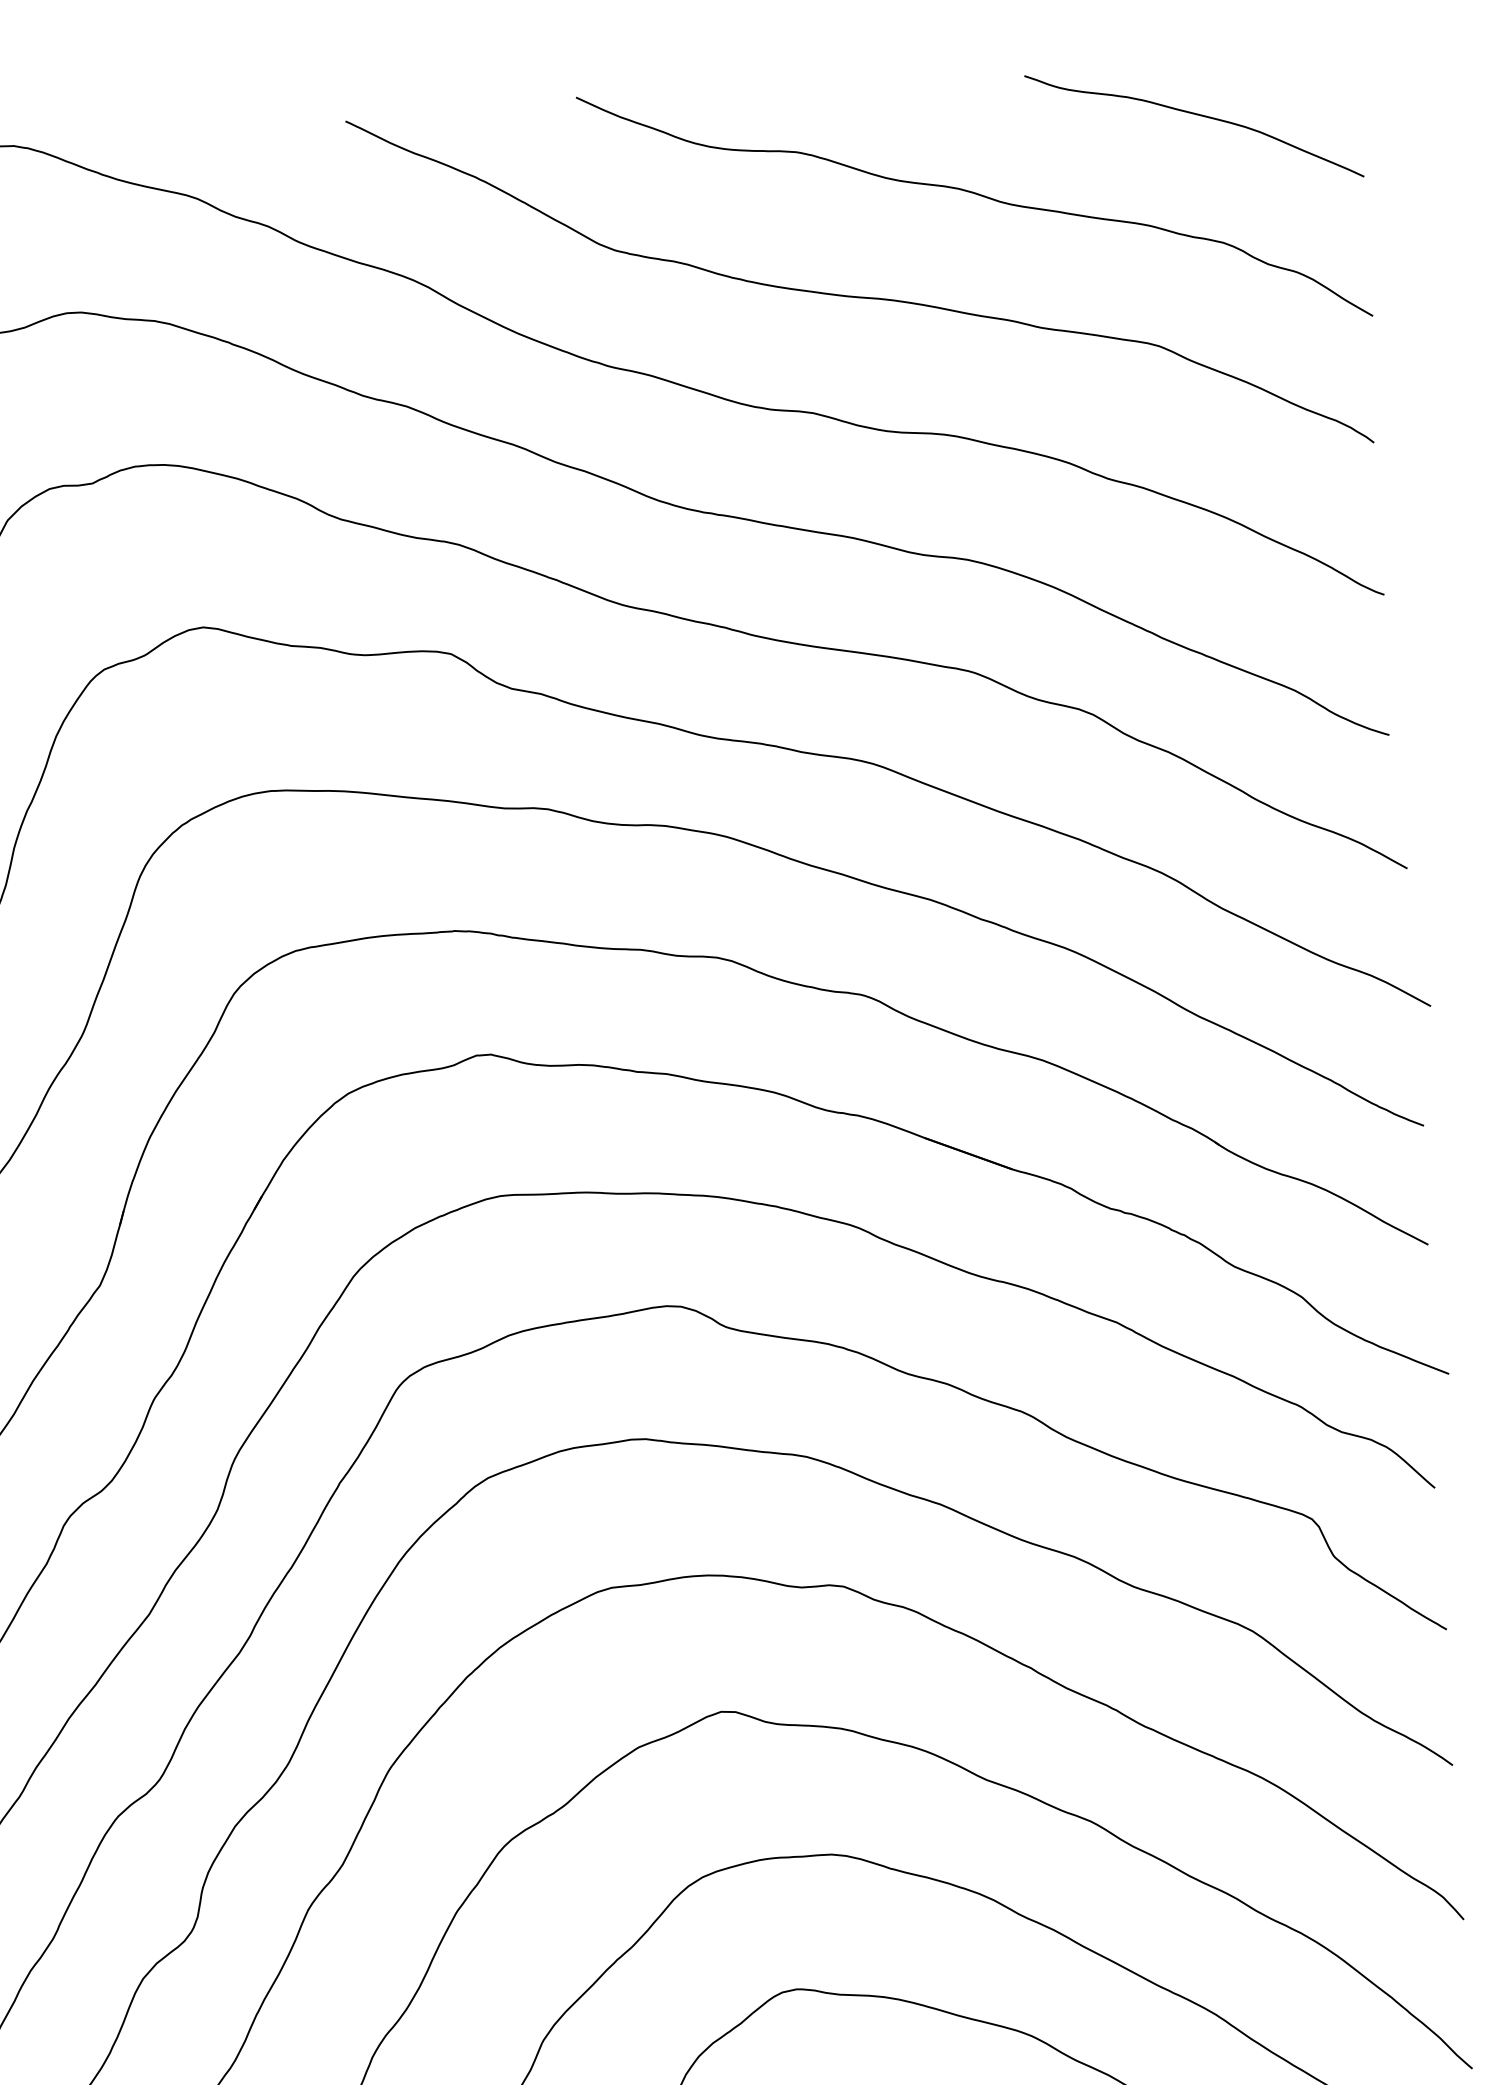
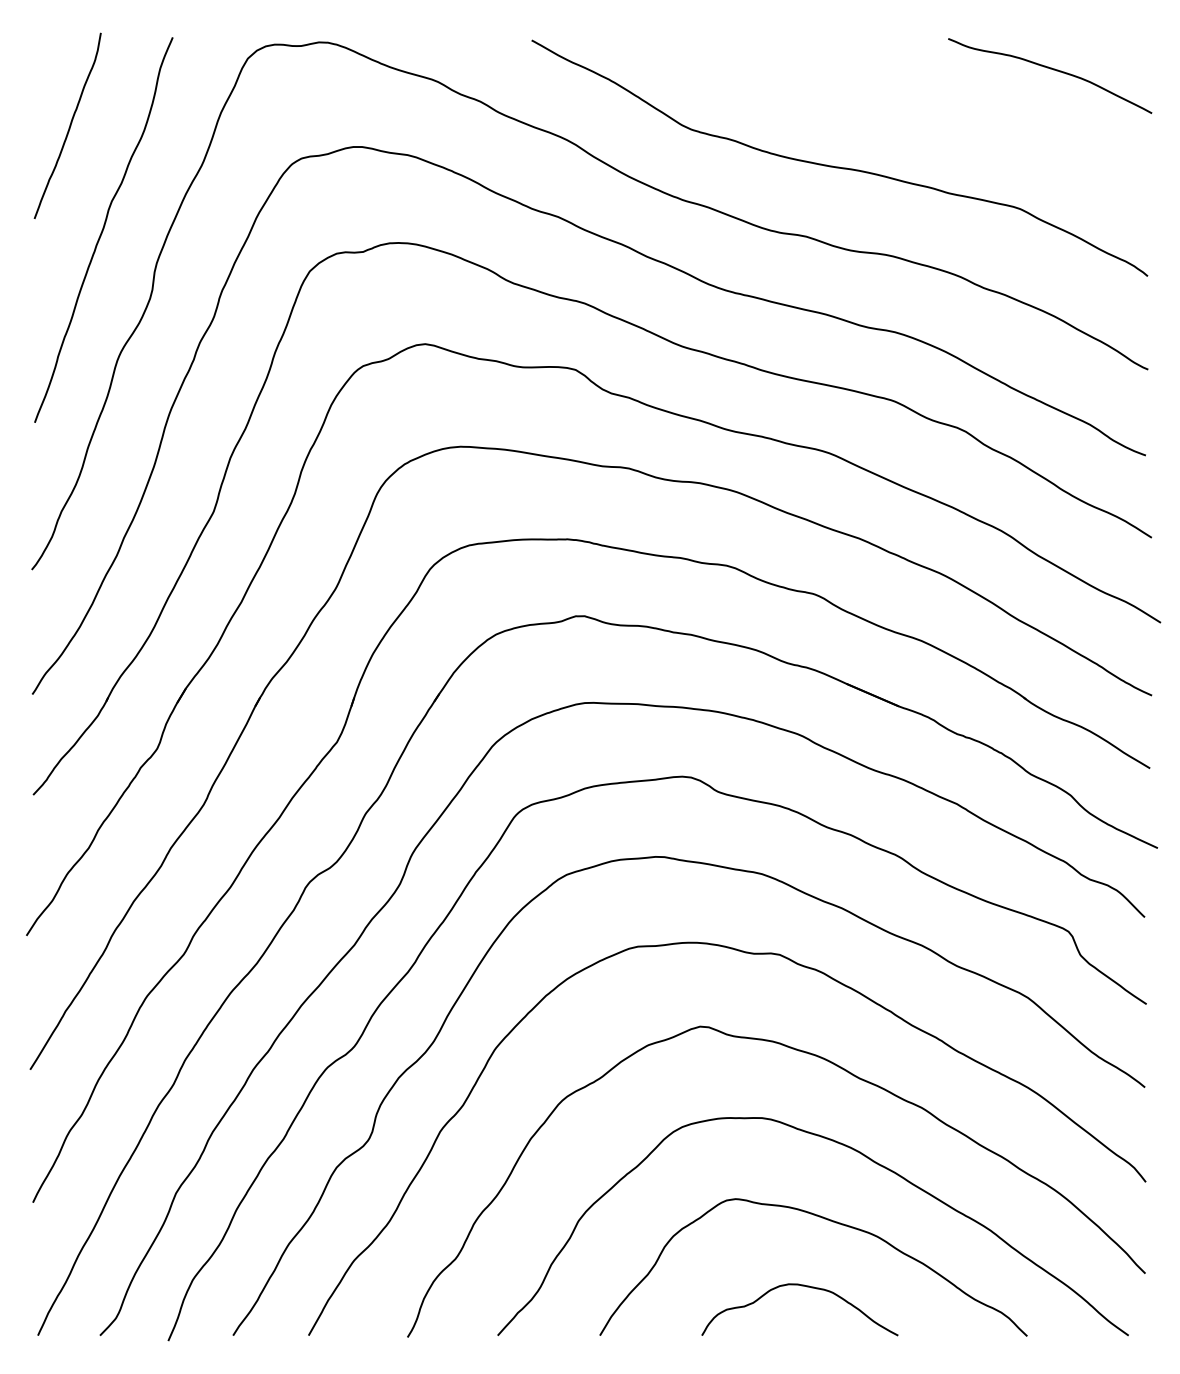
curve: (978, 196) -> (915, 110), removed

